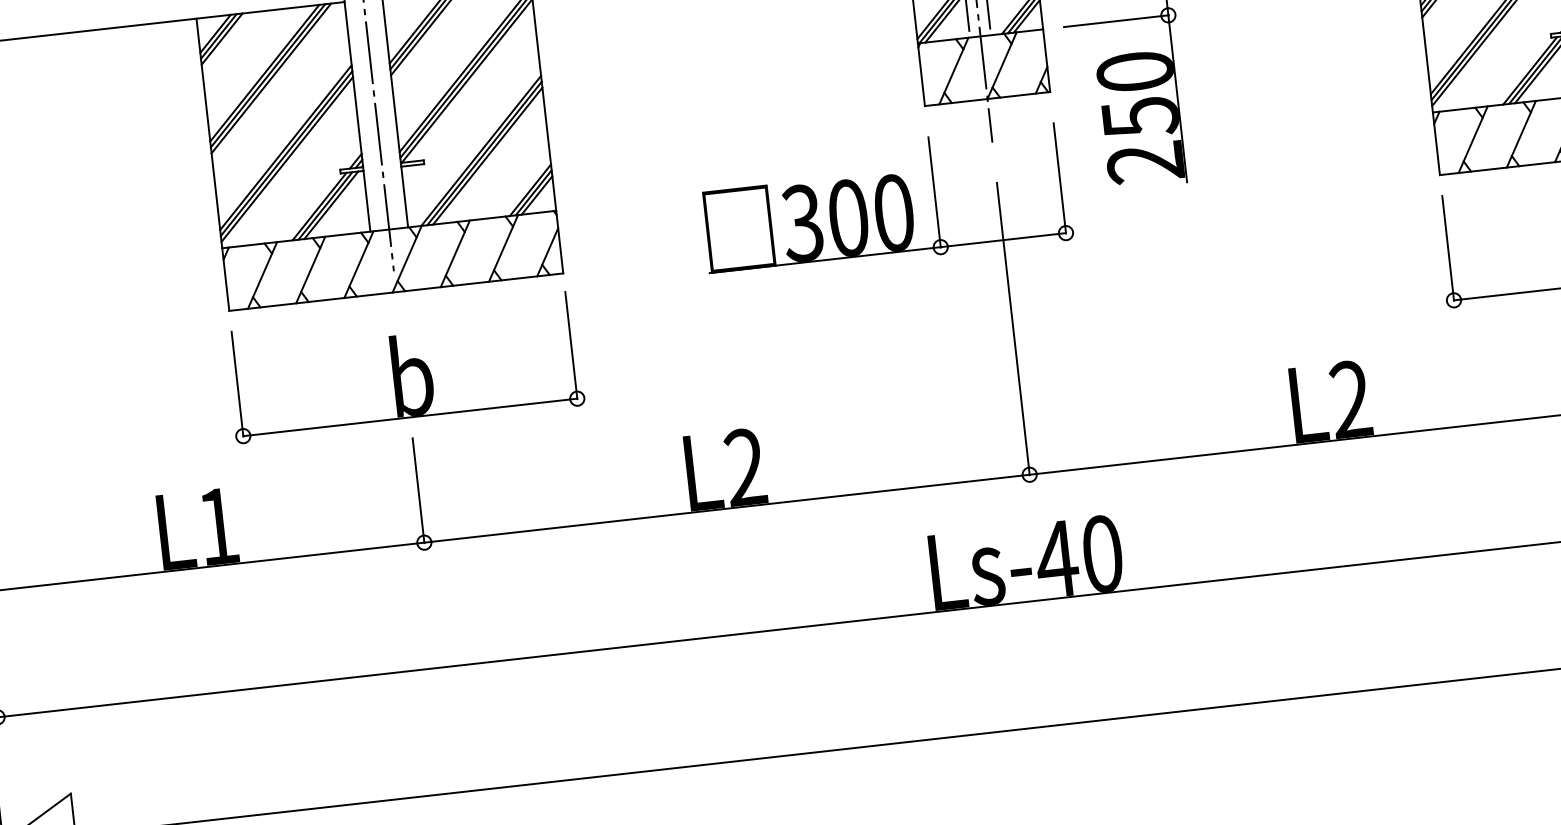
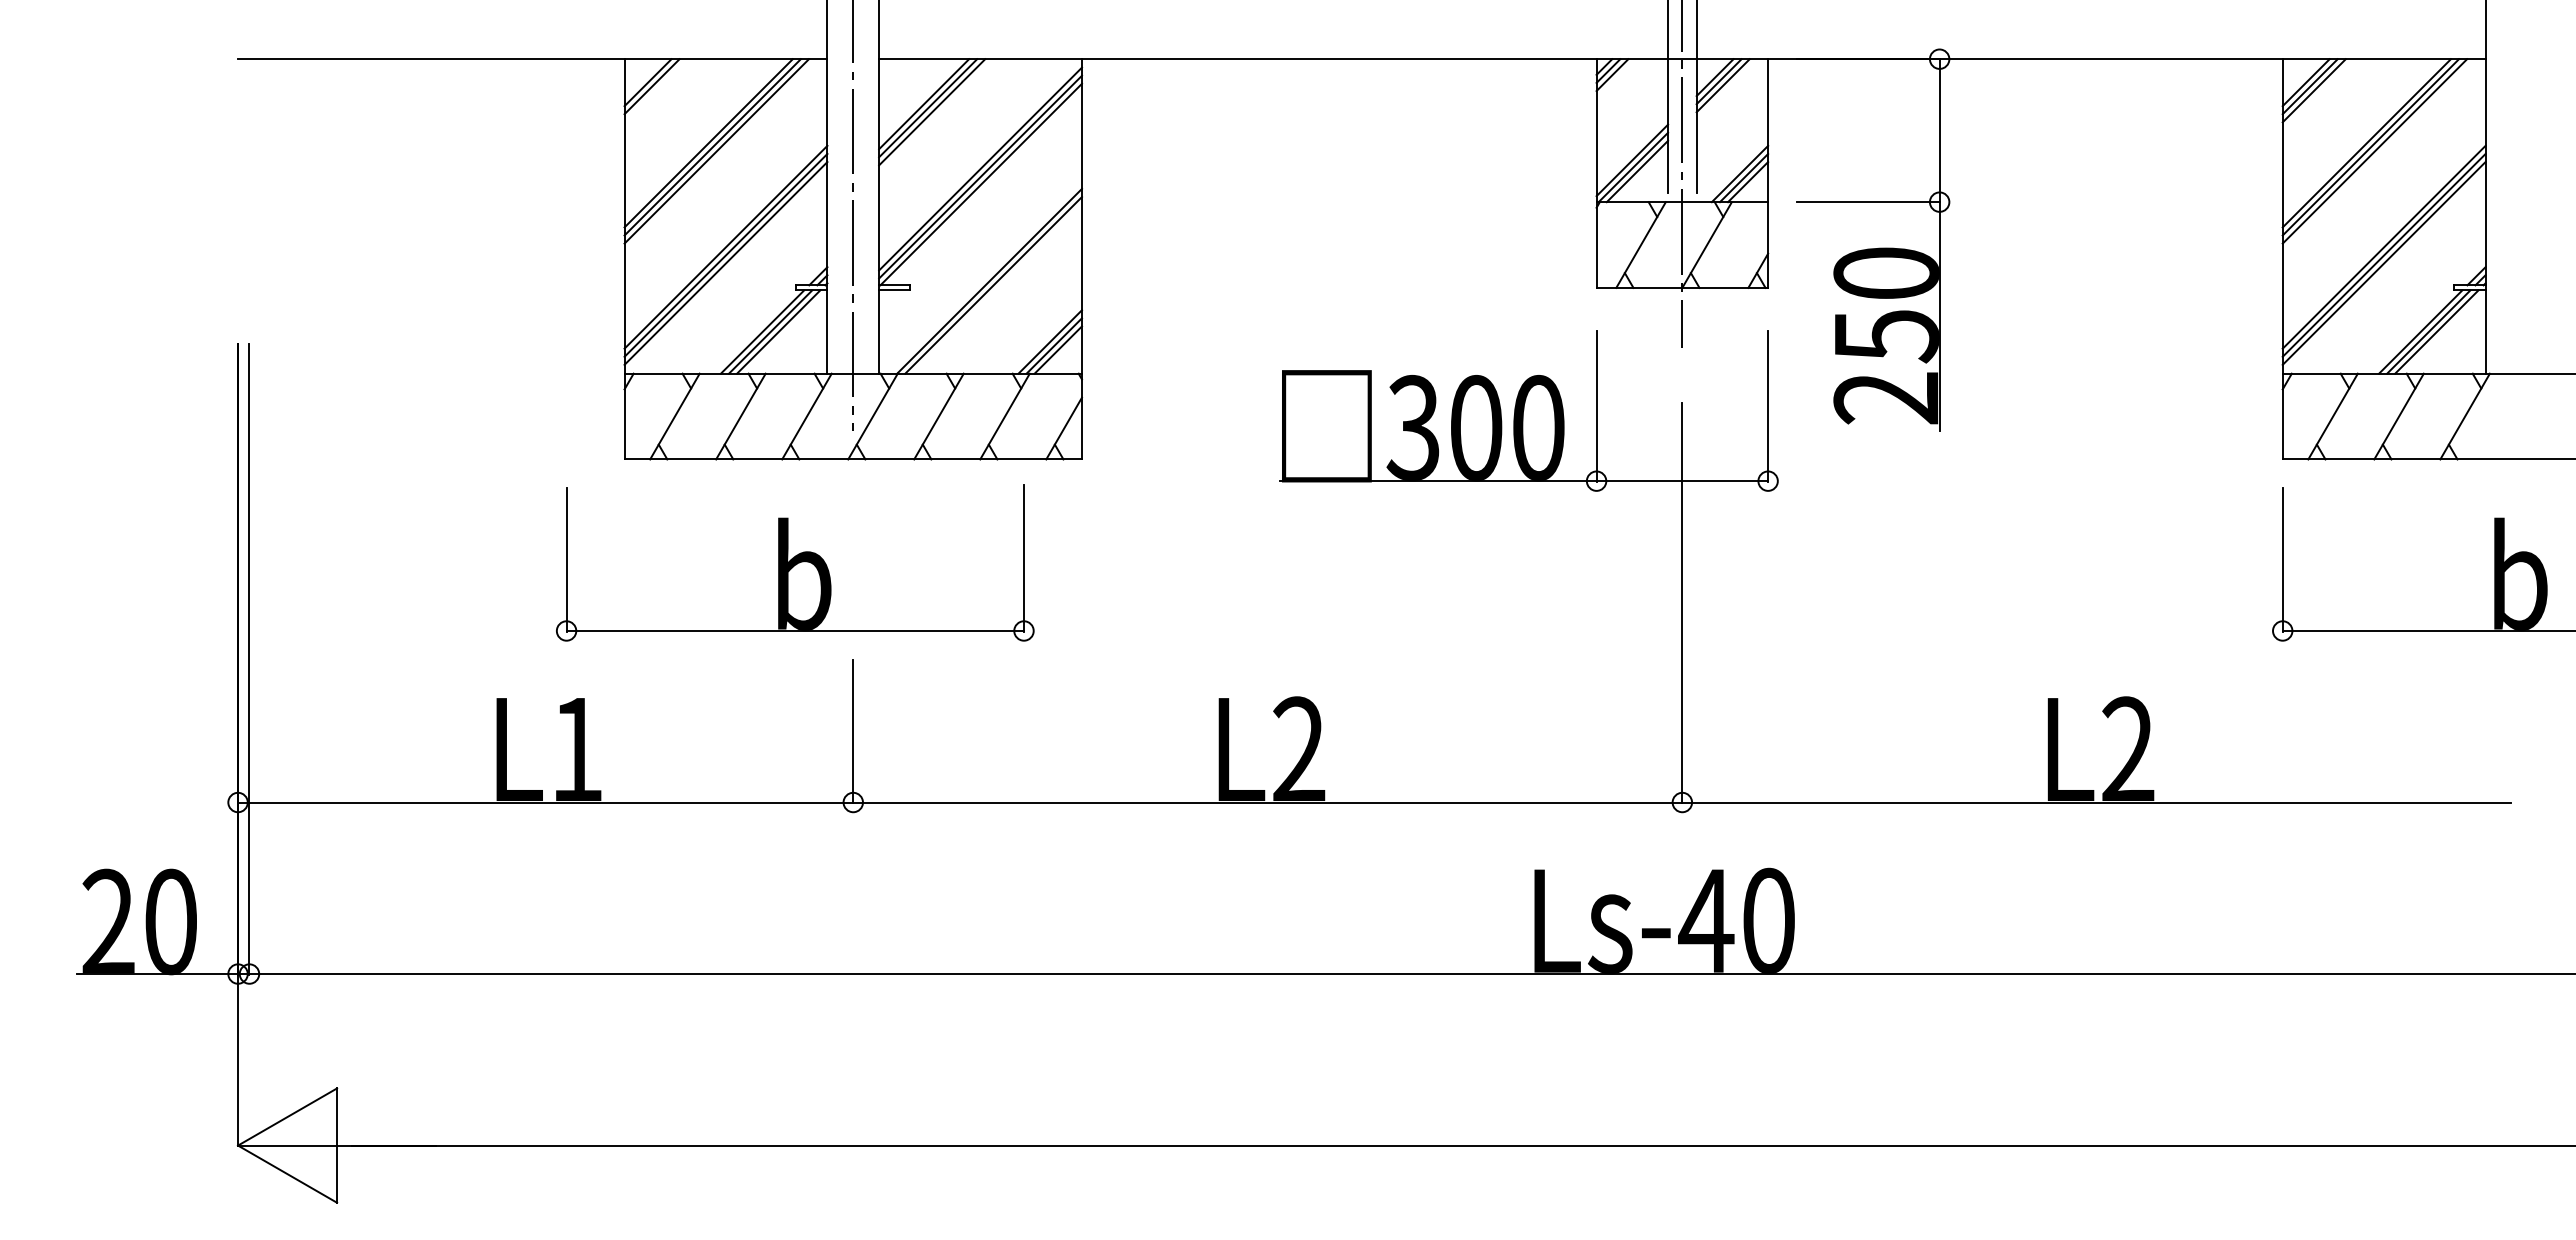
line: (221, 38) -> (655, 90), removed
line: (487, 156) -> (997, 289), removed
part: (404, 367) -> (795, 562), moved

